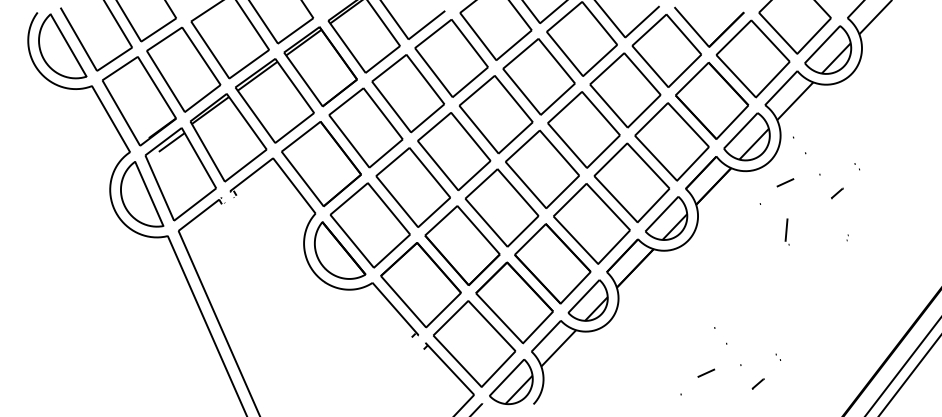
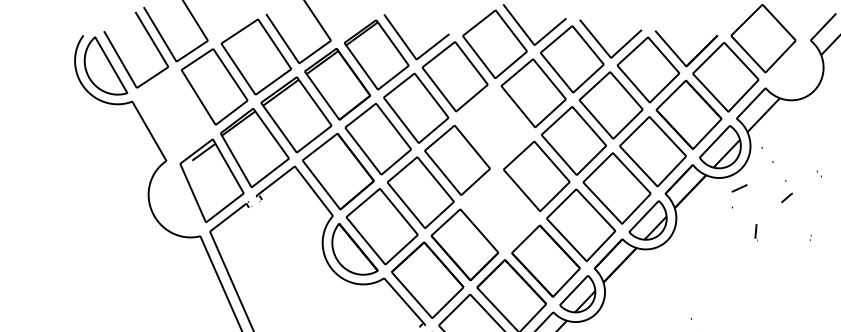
part: (828, 49) -> (793, 68), removed
part: (139, 101) -> (174, 115), removed
part: (495, 114) -> (494, 127), removed
line: (785, 182) -> (739, 188), moved
line: (837, 193) -> (787, 198), moved
part: (142, 194) -> (177, 198), removed
part: (501, 207) -> (499, 210), removed
part: (786, 231) -> (755, 232), size x0.7

